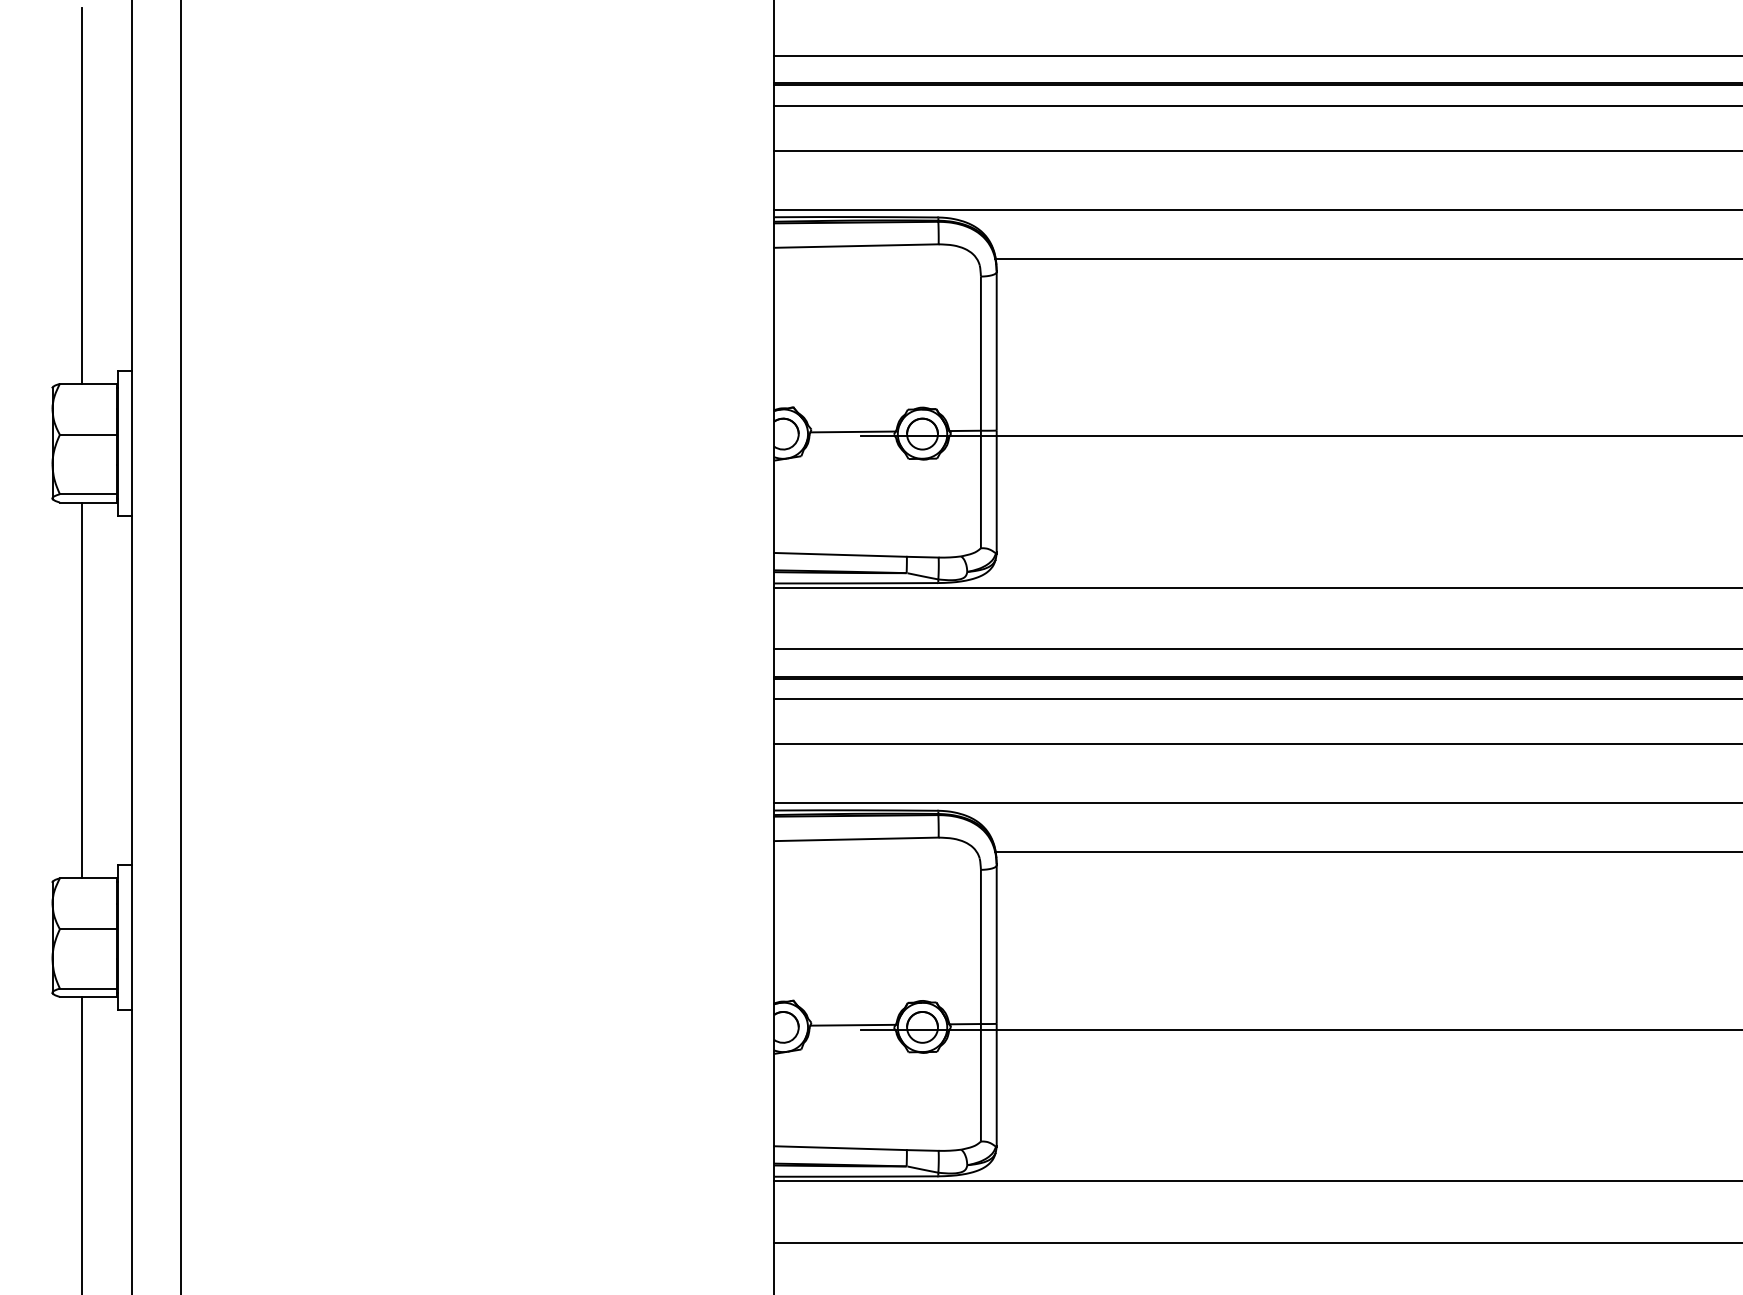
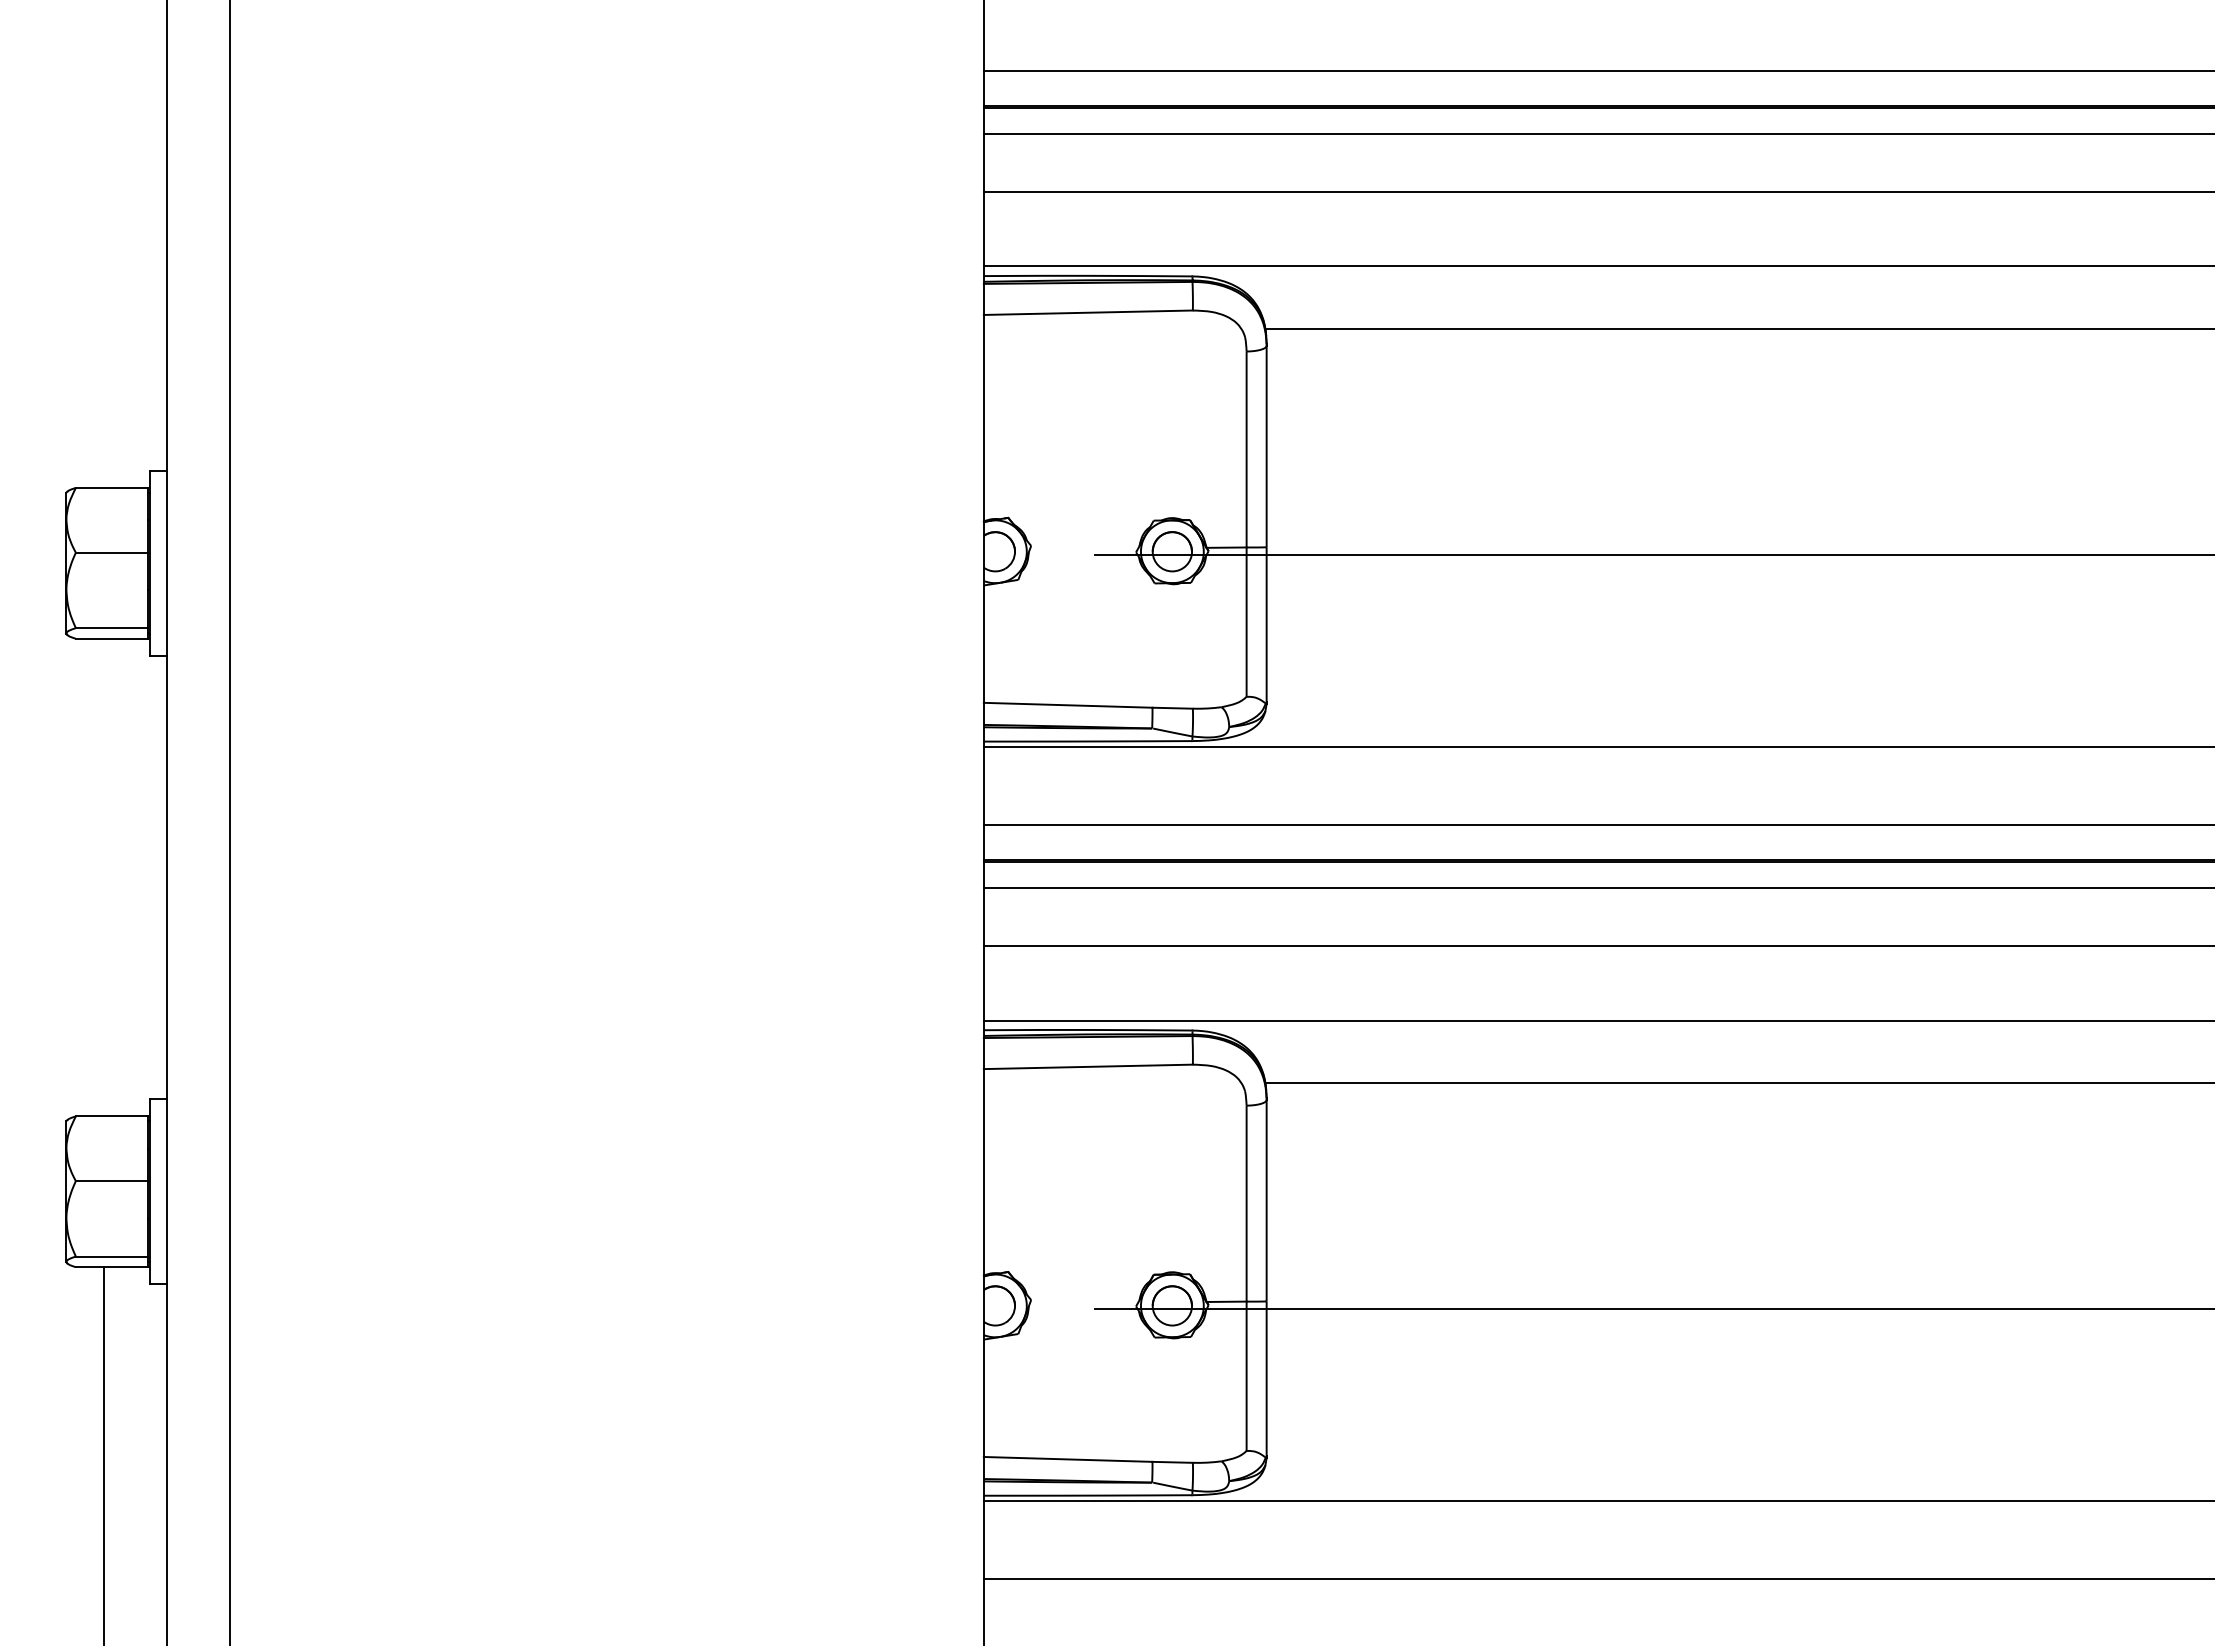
line: (82, 195) -> (104, 248), removed
line: (852, 431) -> (1083, 548), removed
line: (82, 690) -> (104, 877), removed
line: (852, 1024) -> (1083, 1302), removed

